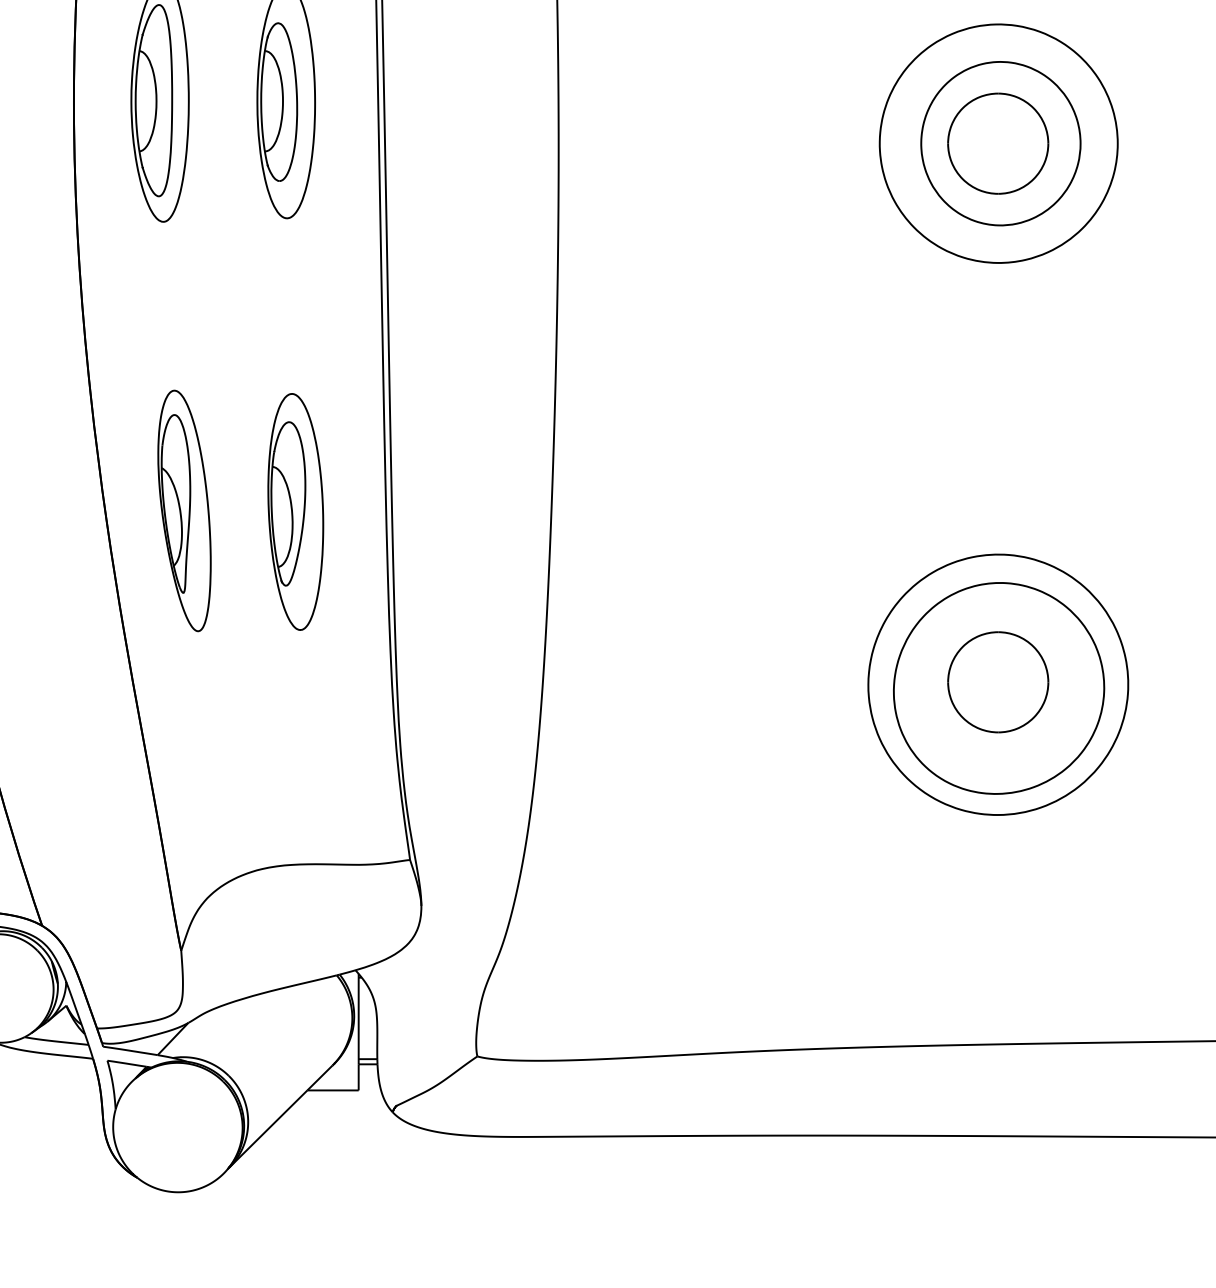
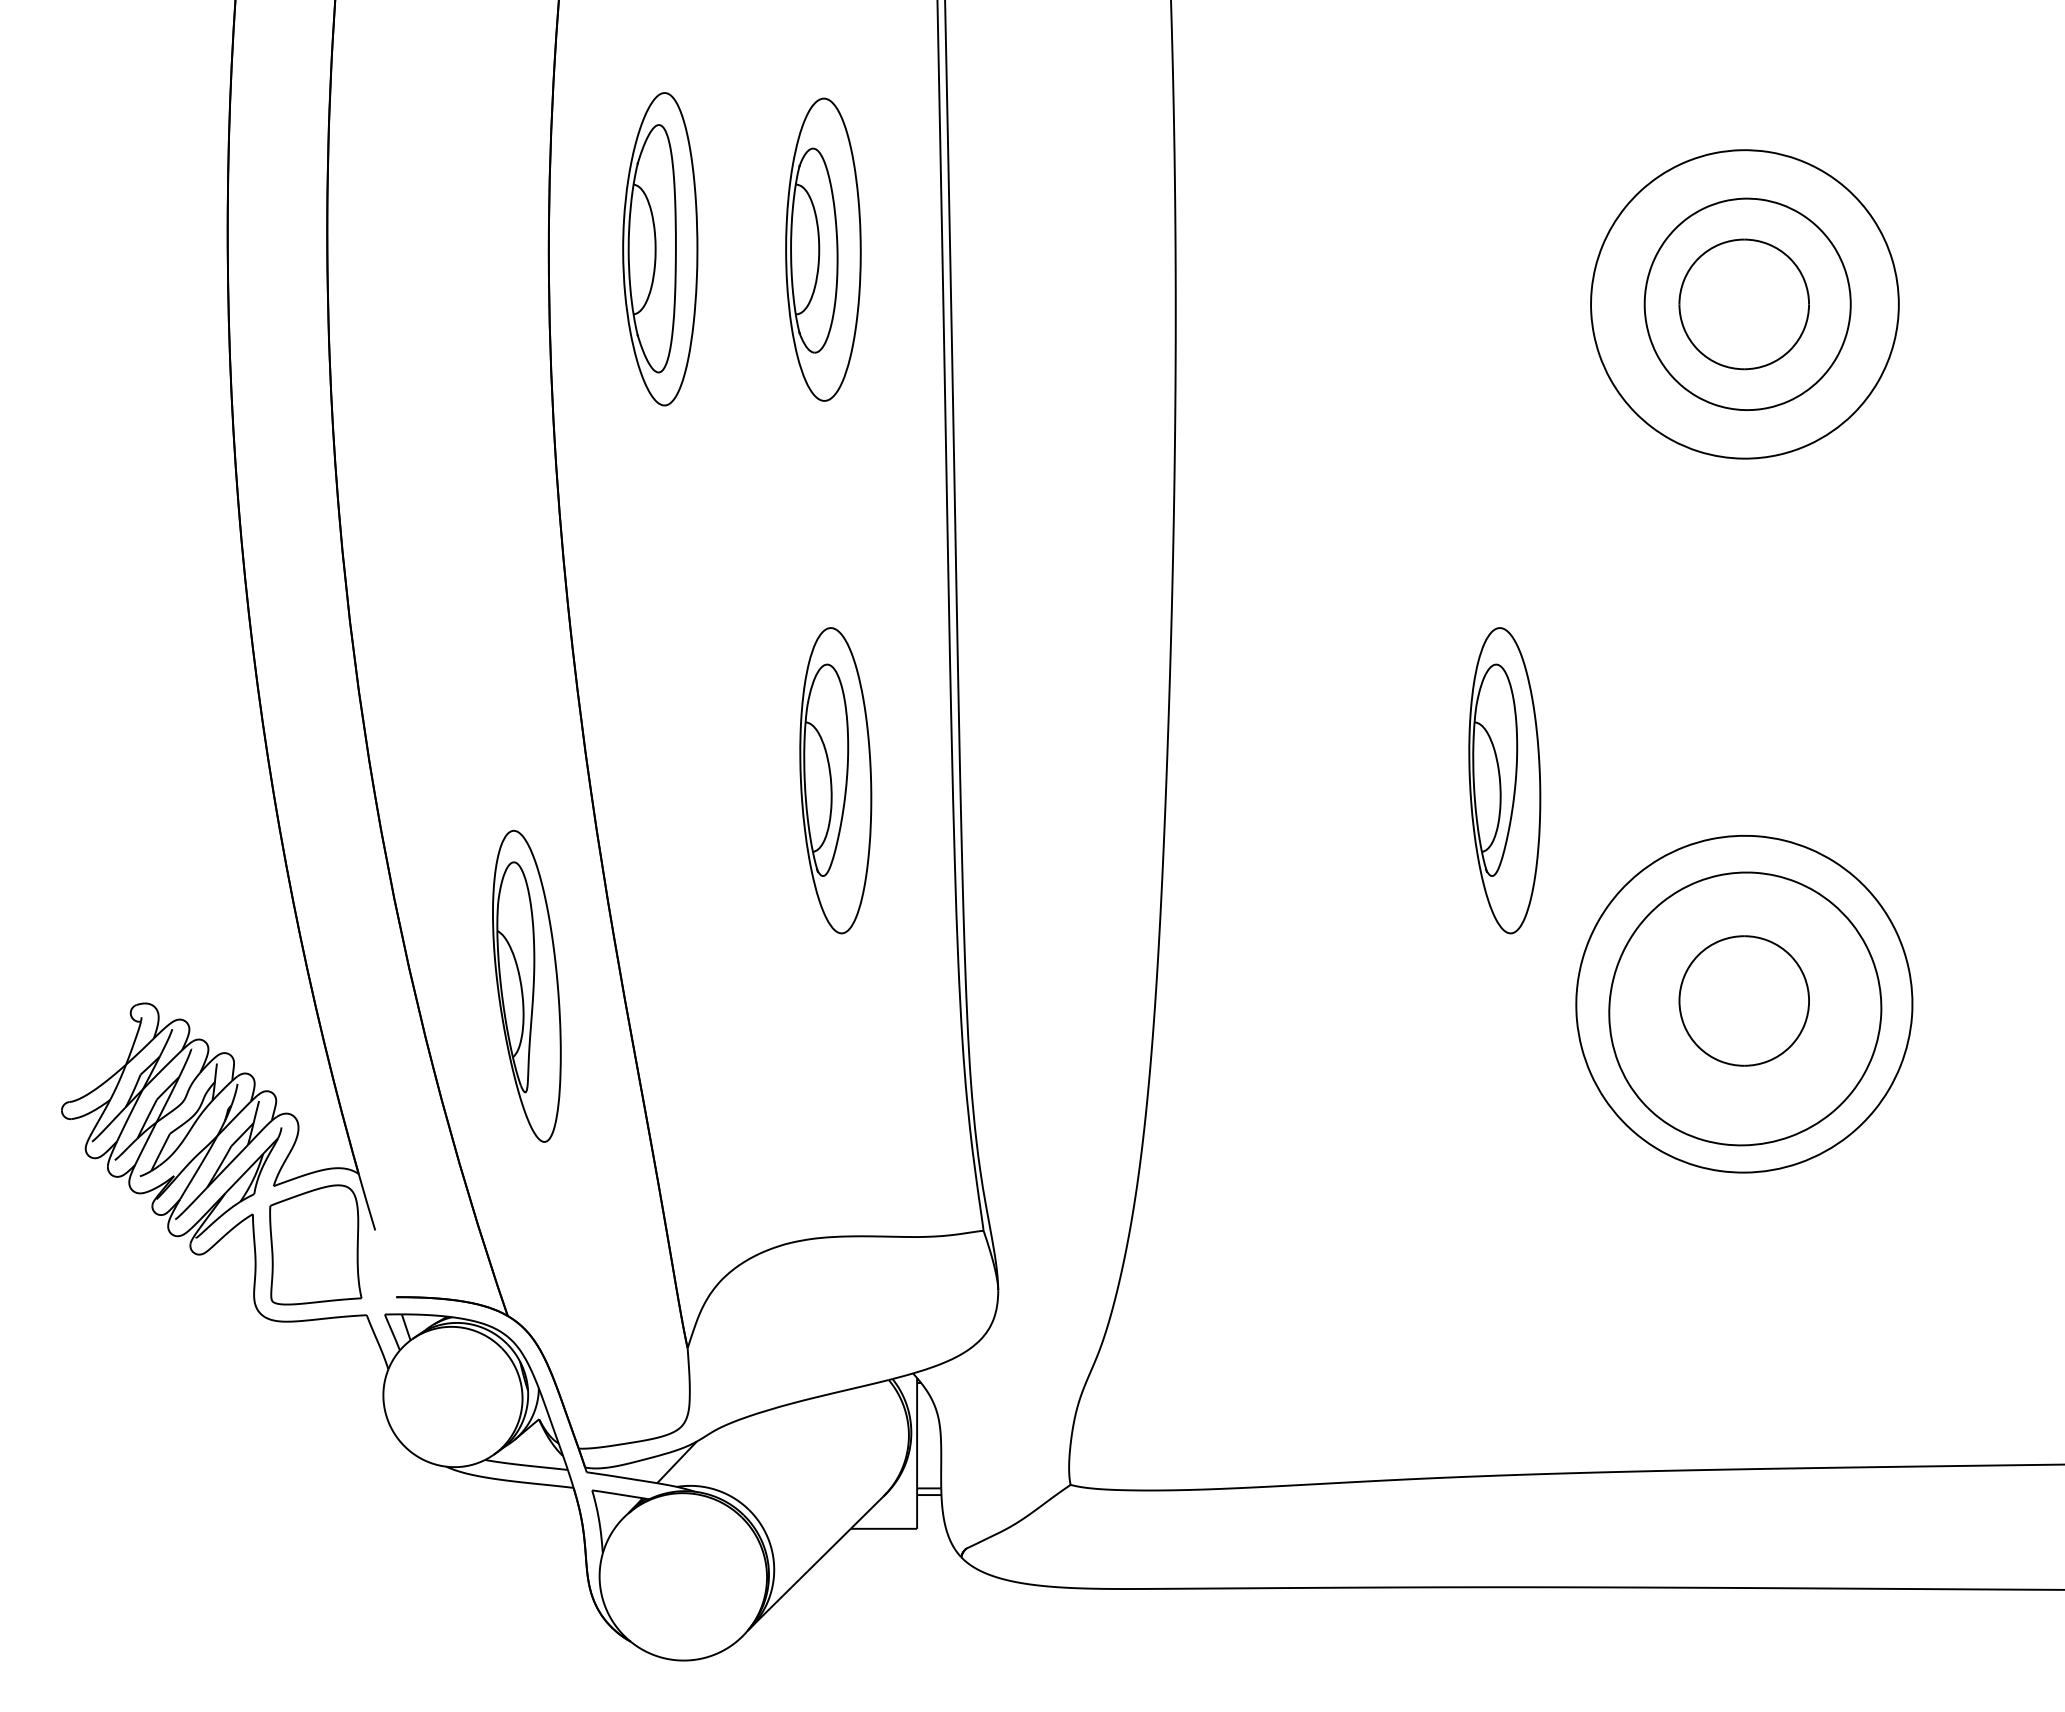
part: (184, 510) -> (526, 985), moved
part: (812, 511) -> (1504, 780), added

